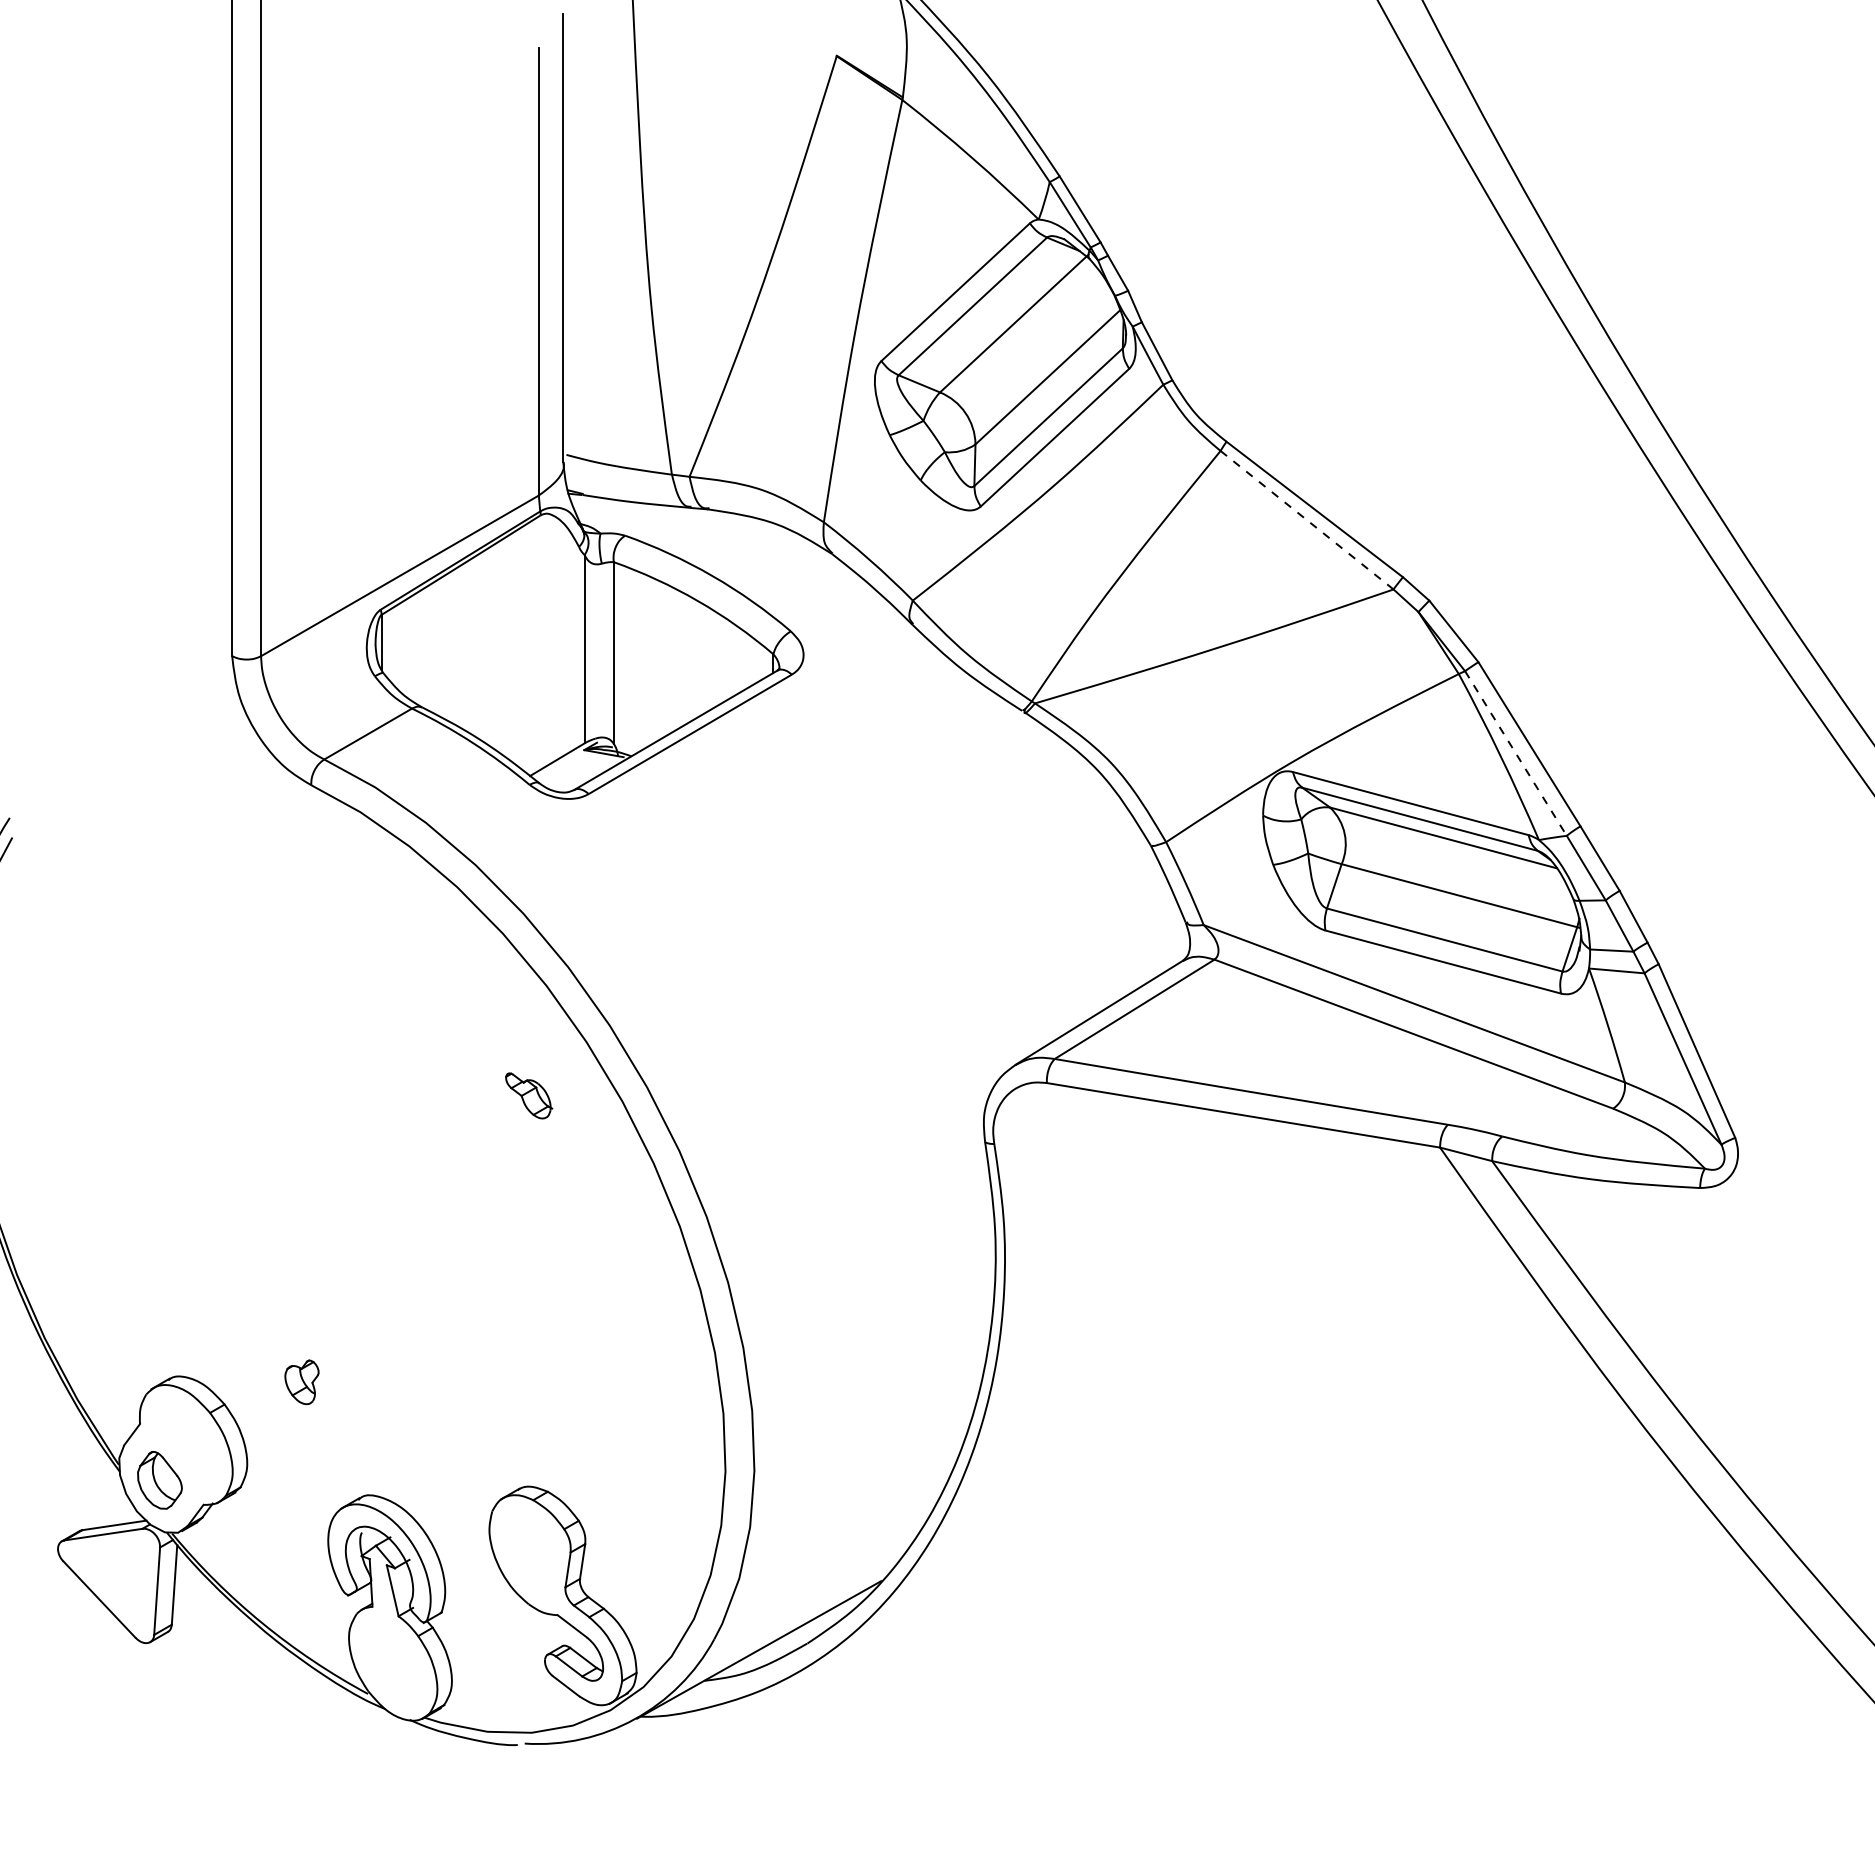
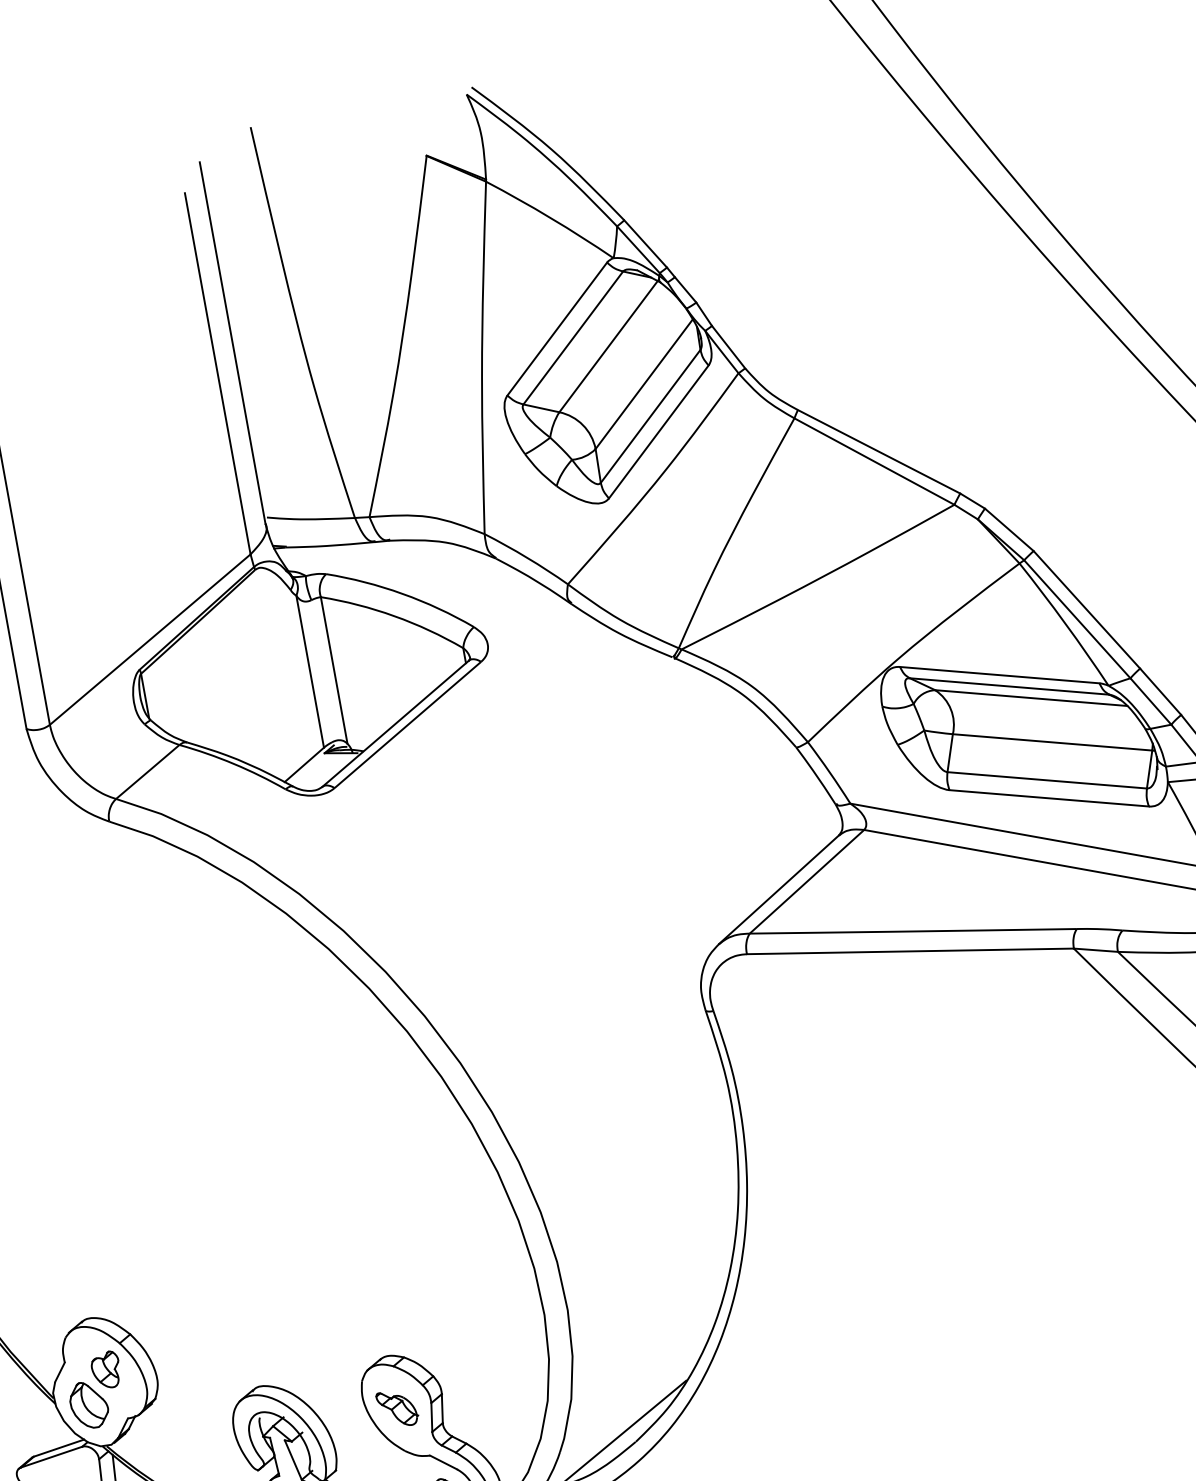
line: (1307, 520) -> (874, 461), dashed -> solid
line: (1515, 753) -> (1076, 619), dashed -> solid
part: (529, 1095) -> (397, 1408), moved
part: (301, 1382) -> (105, 1370), moved

